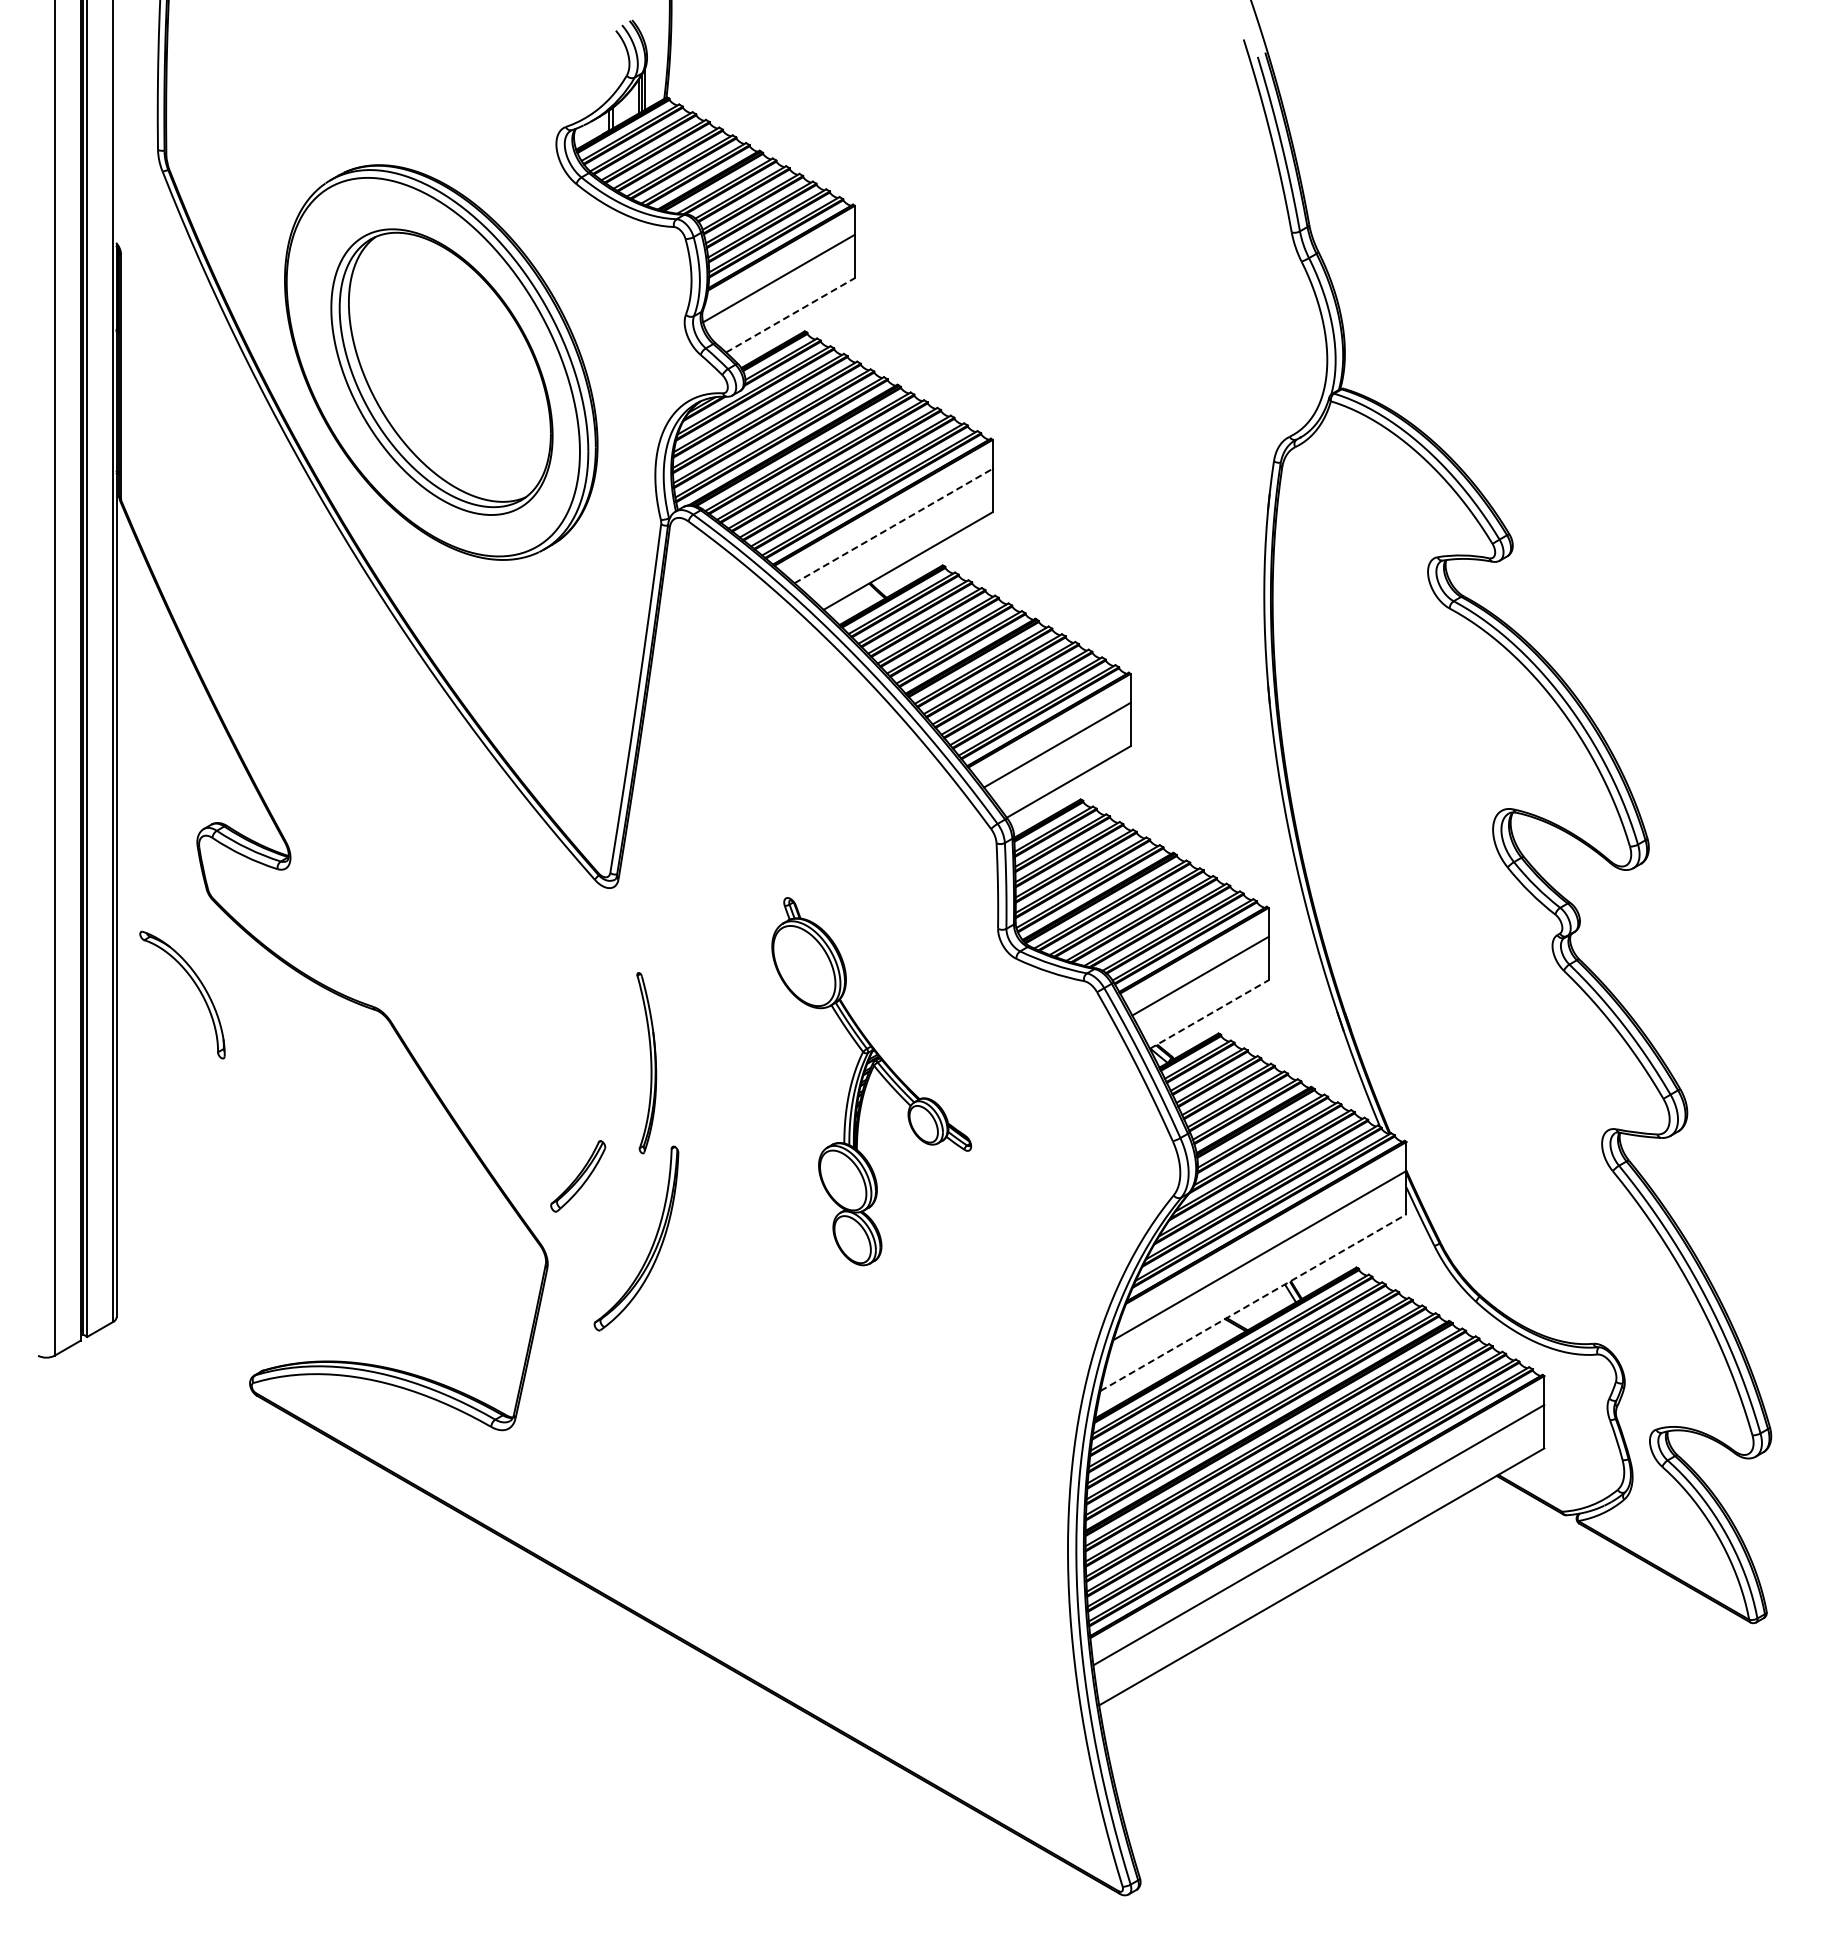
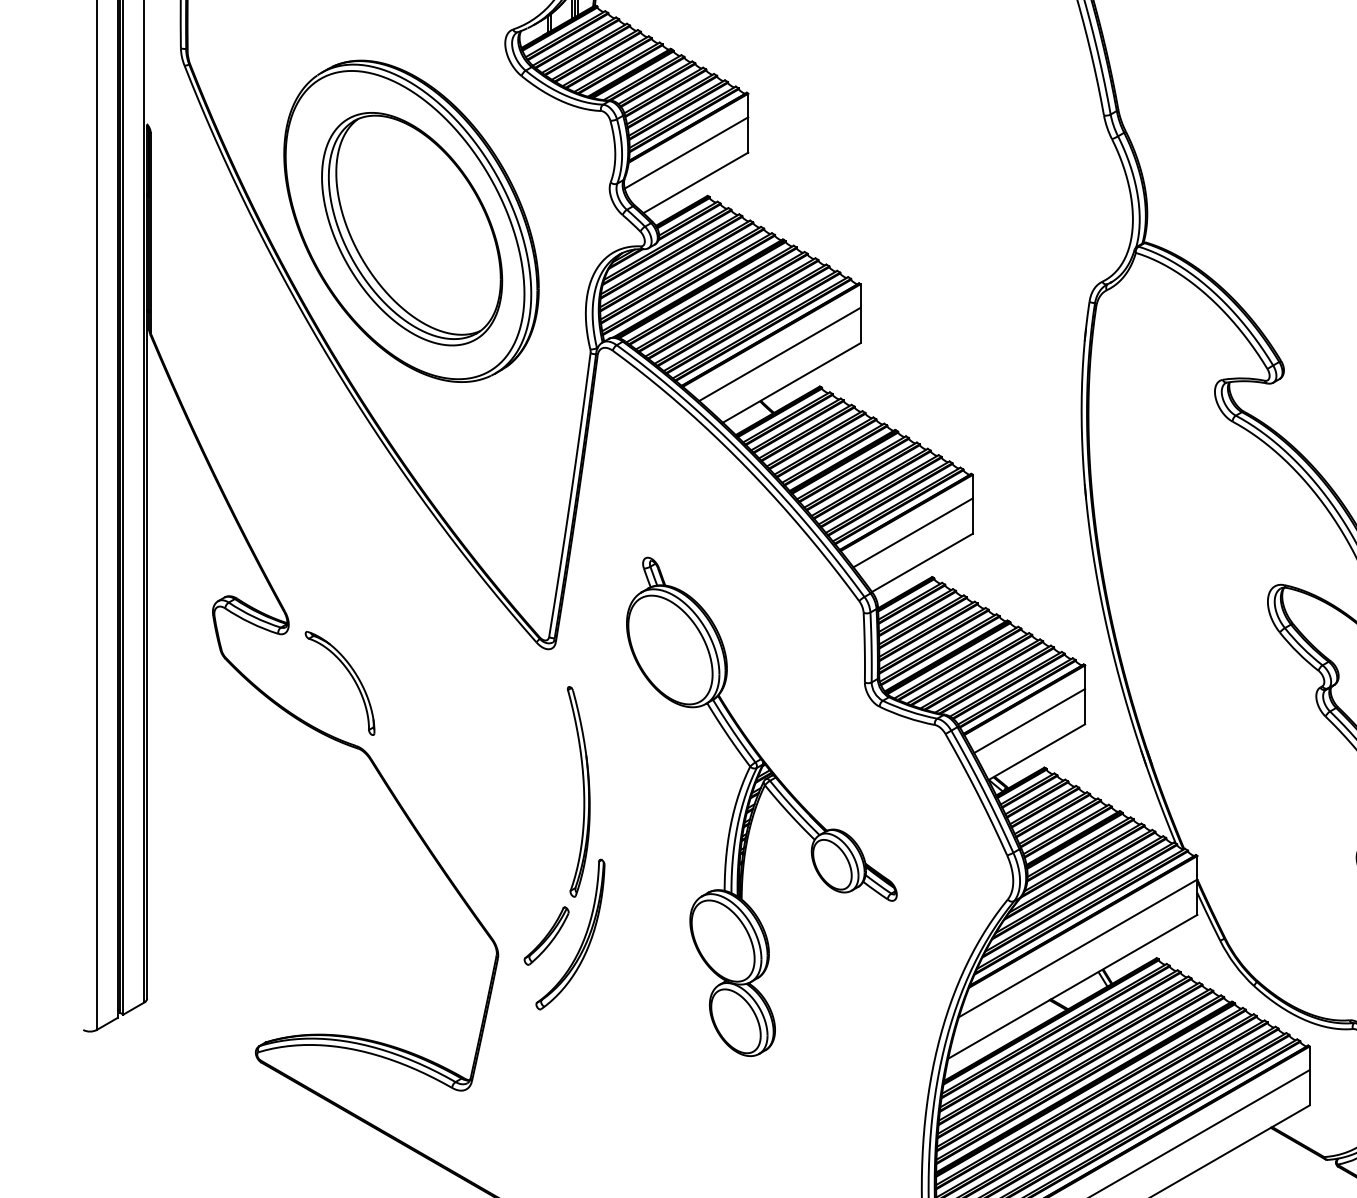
line: (790, 315) -> (695, 183), dashed -> solid
line: (894, 525) -> (780, 354), dashed -> solid
part: (194, 984) -> (349, 674), moved
line: (1209, 1014) -> (1037, 752), dashed -> solid
part: (646, 1062) -> (578, 791), size x1.43
part: (871, 1081) -> (761, 806), size x1.67
part: (578, 1176) -> (546, 936), moved
line: (1253, 1302) -> (1072, 986), dashed -> solid

